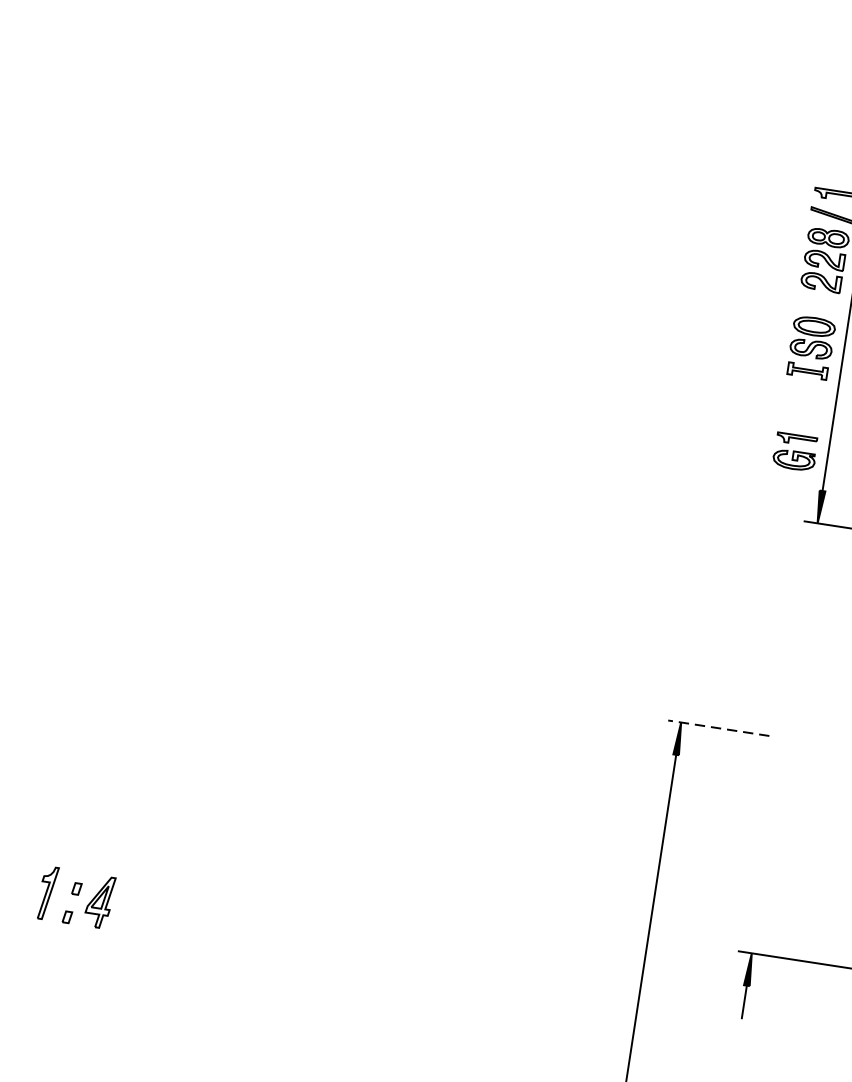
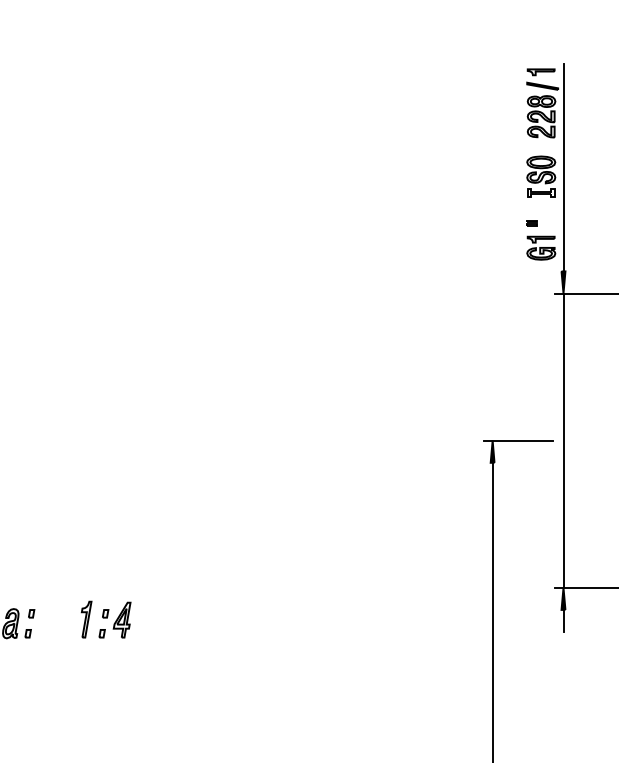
part: (786, 413) -> (531, 223), added
line: (718, 728) -> (518, 440), dashed -> solid
line: (784, 738) -> (563, 440), added

